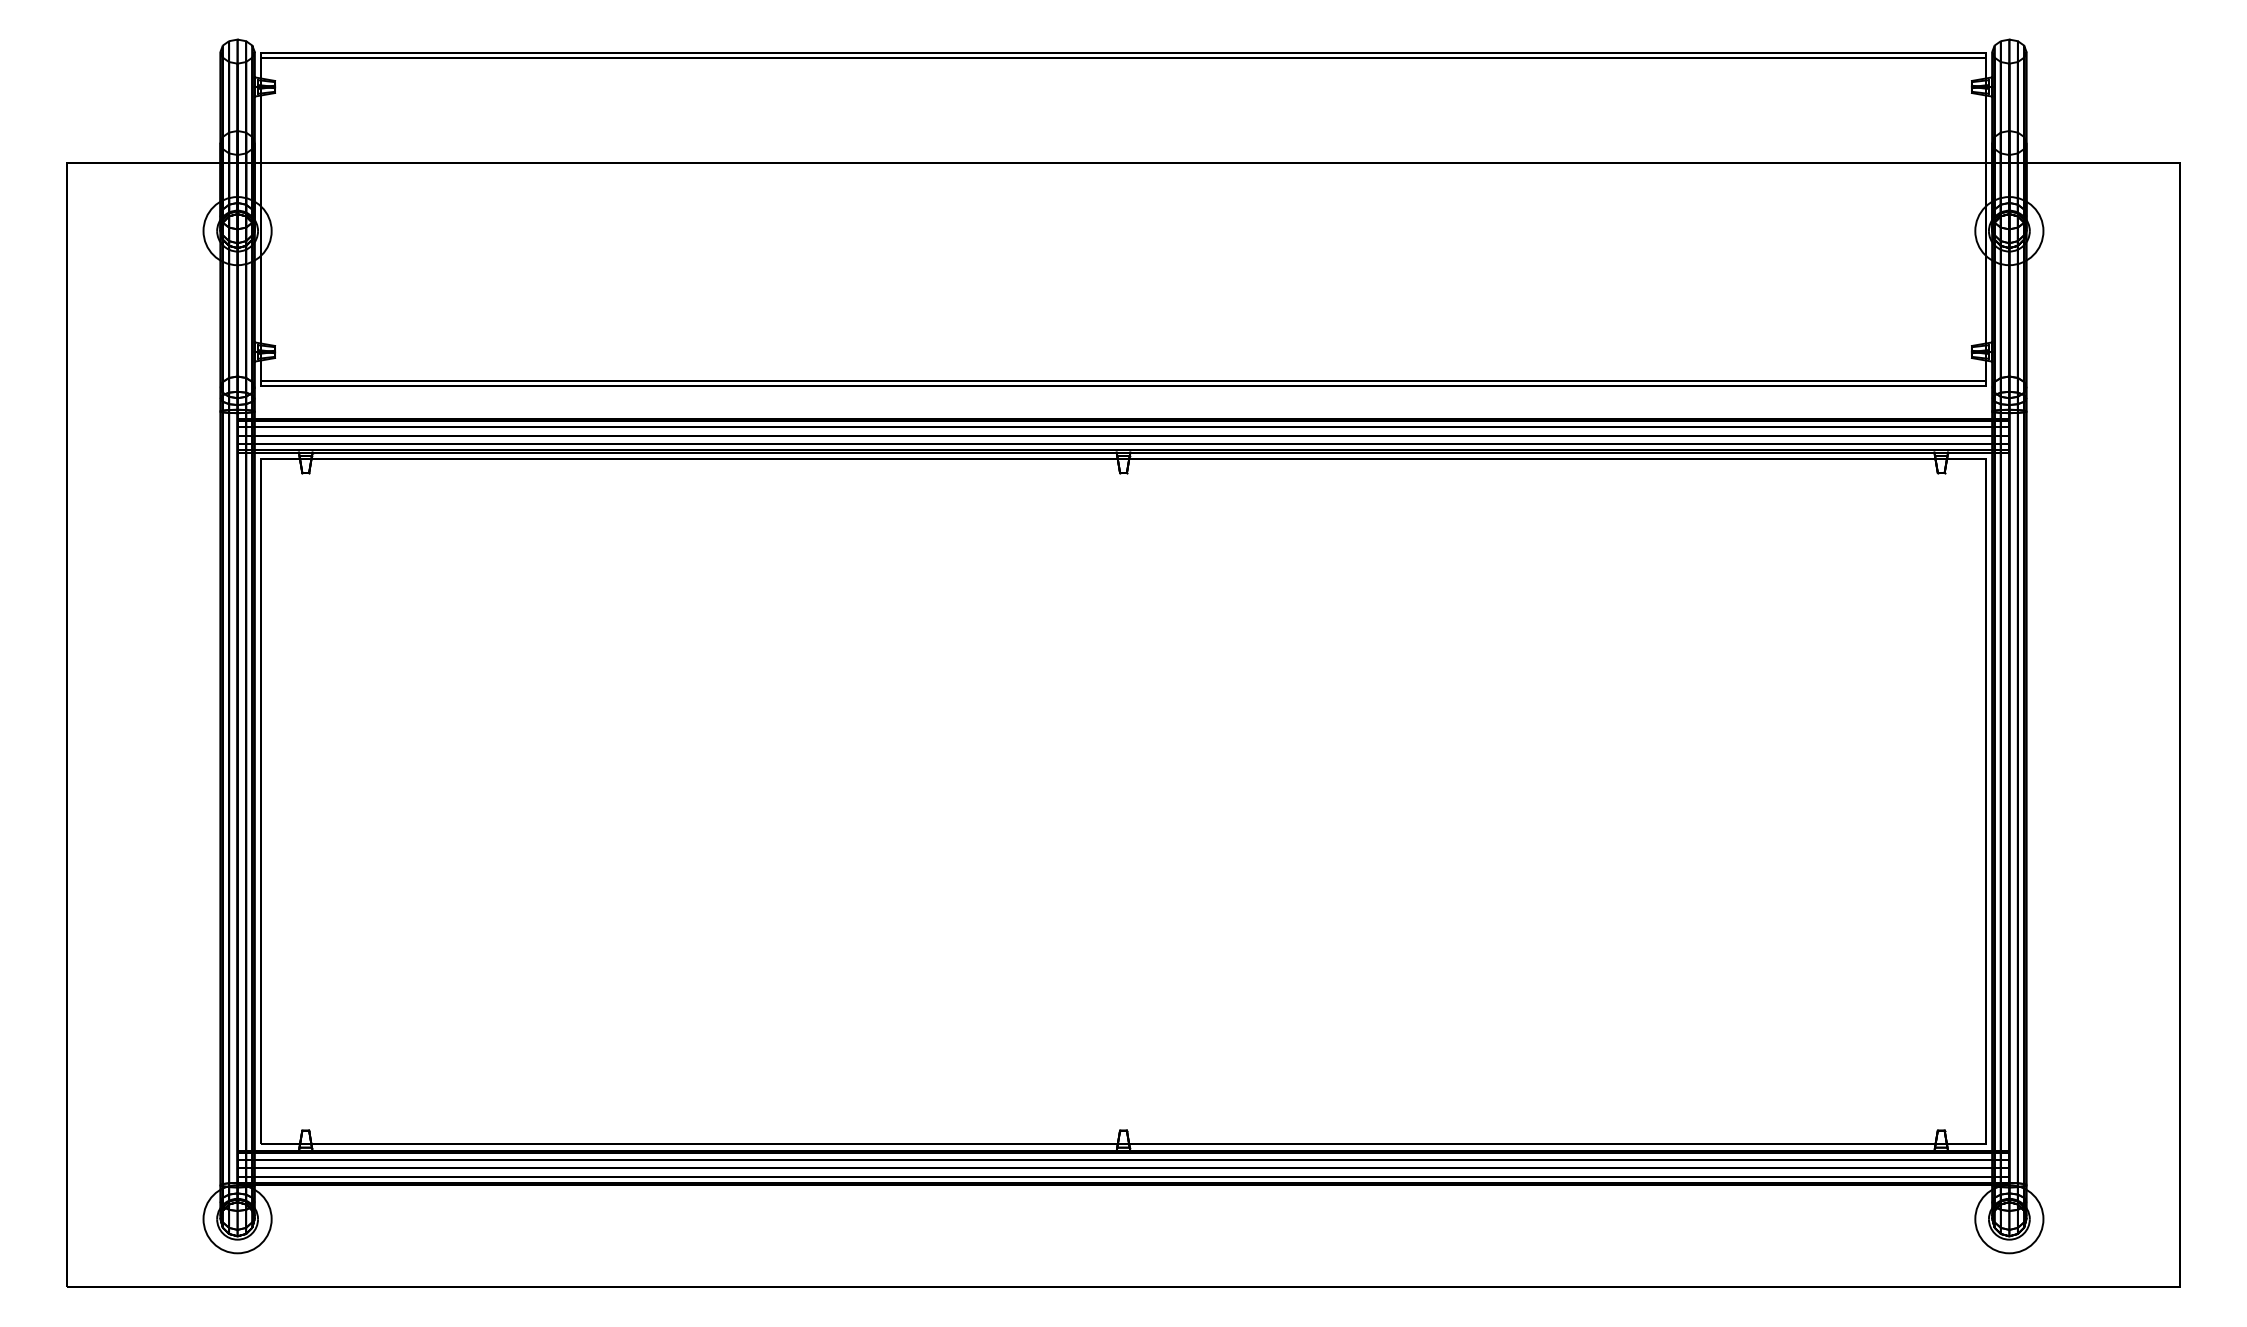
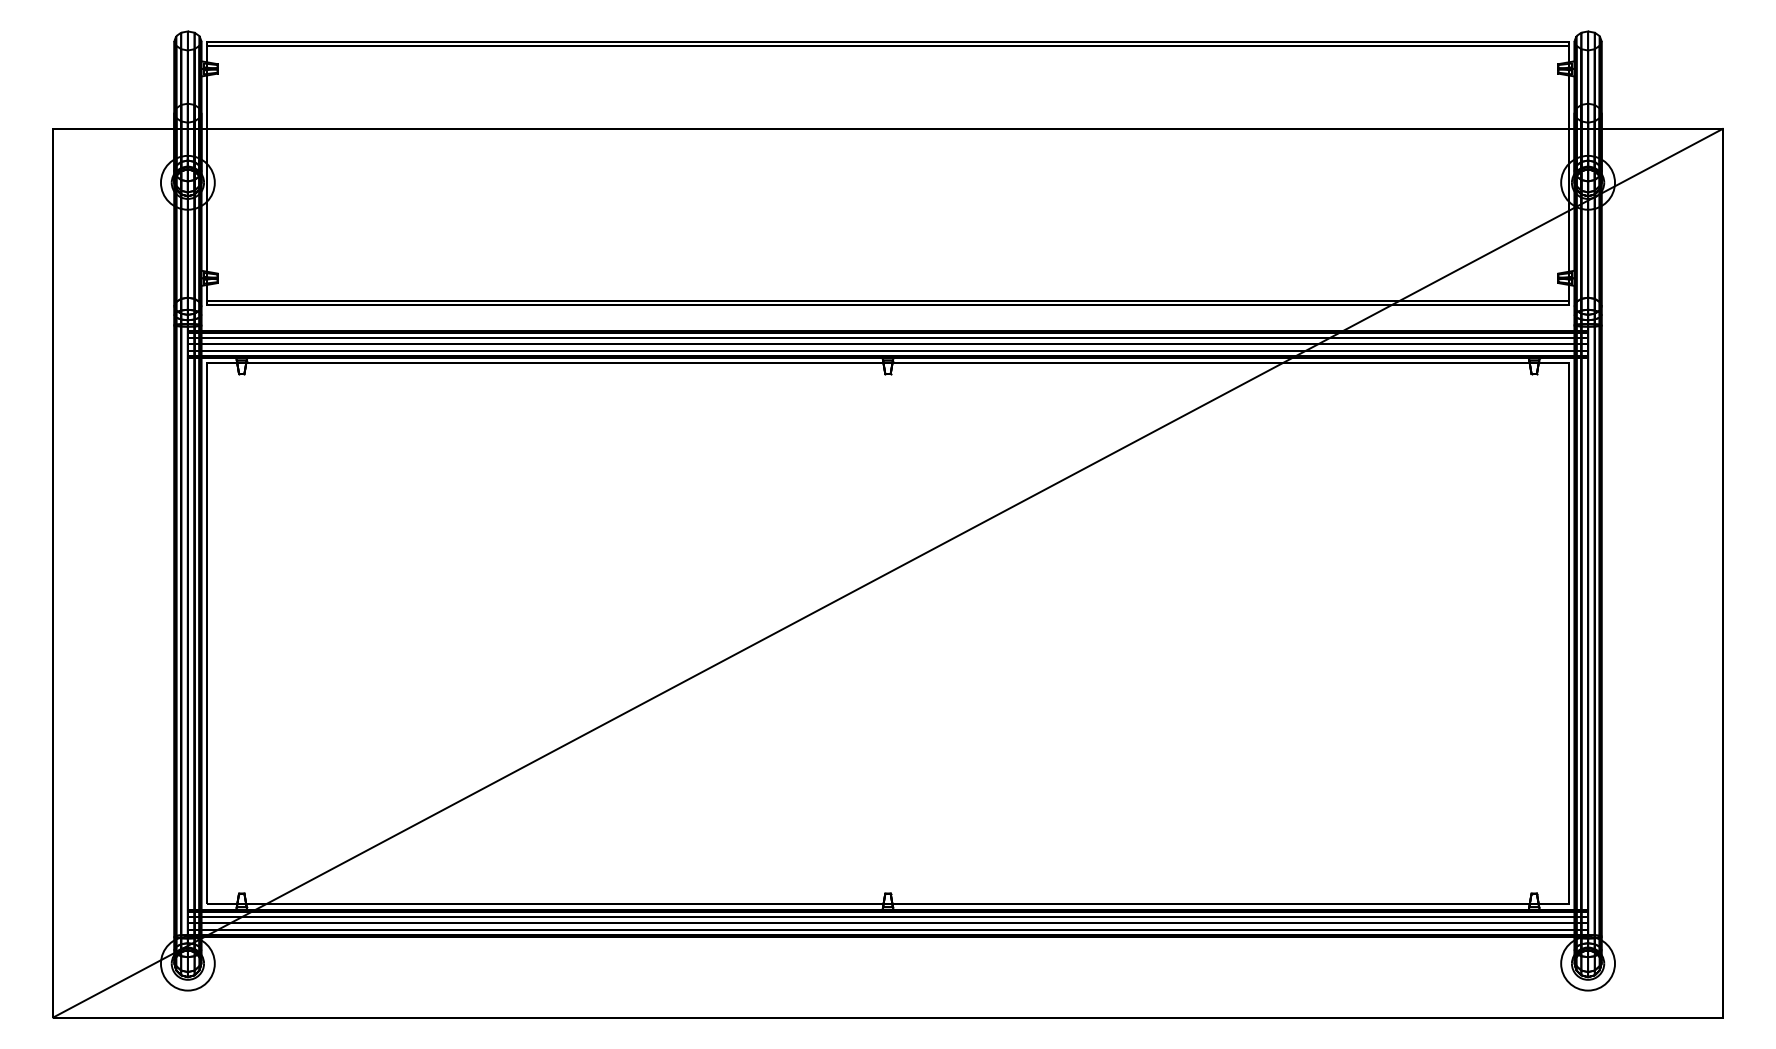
line: (1122, 724) -> (887, 572), added

